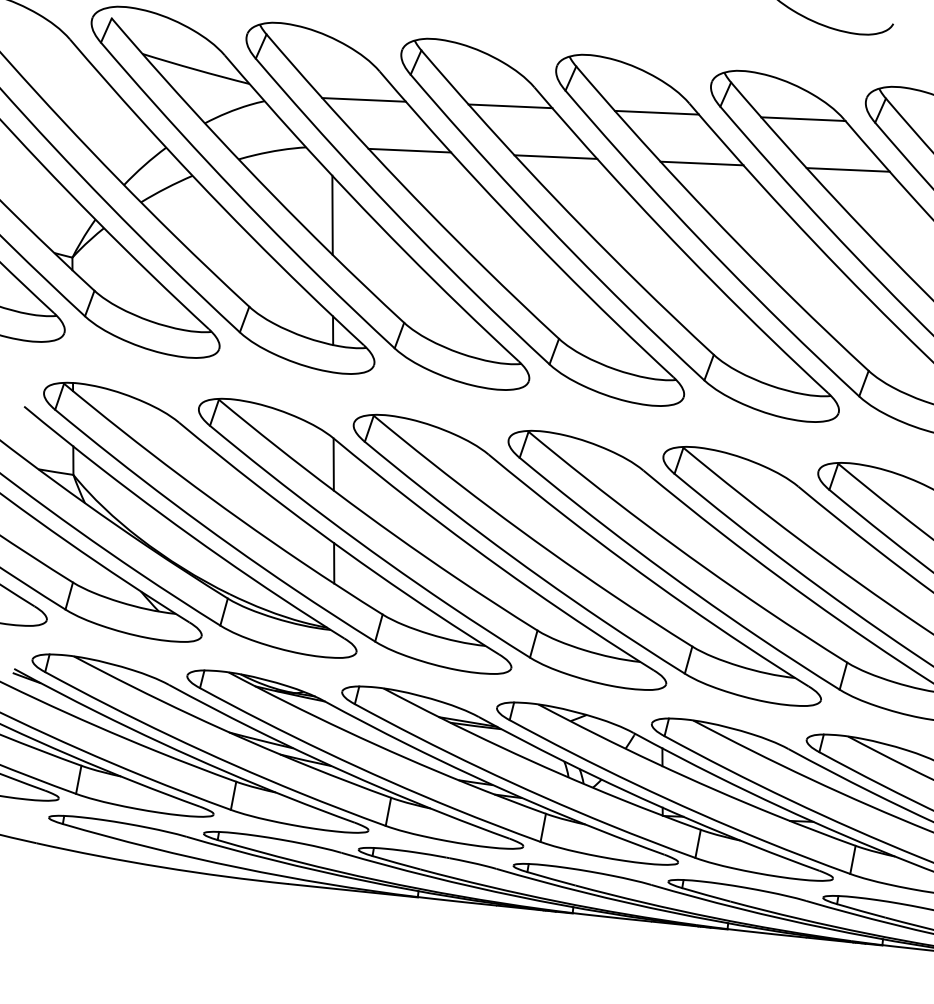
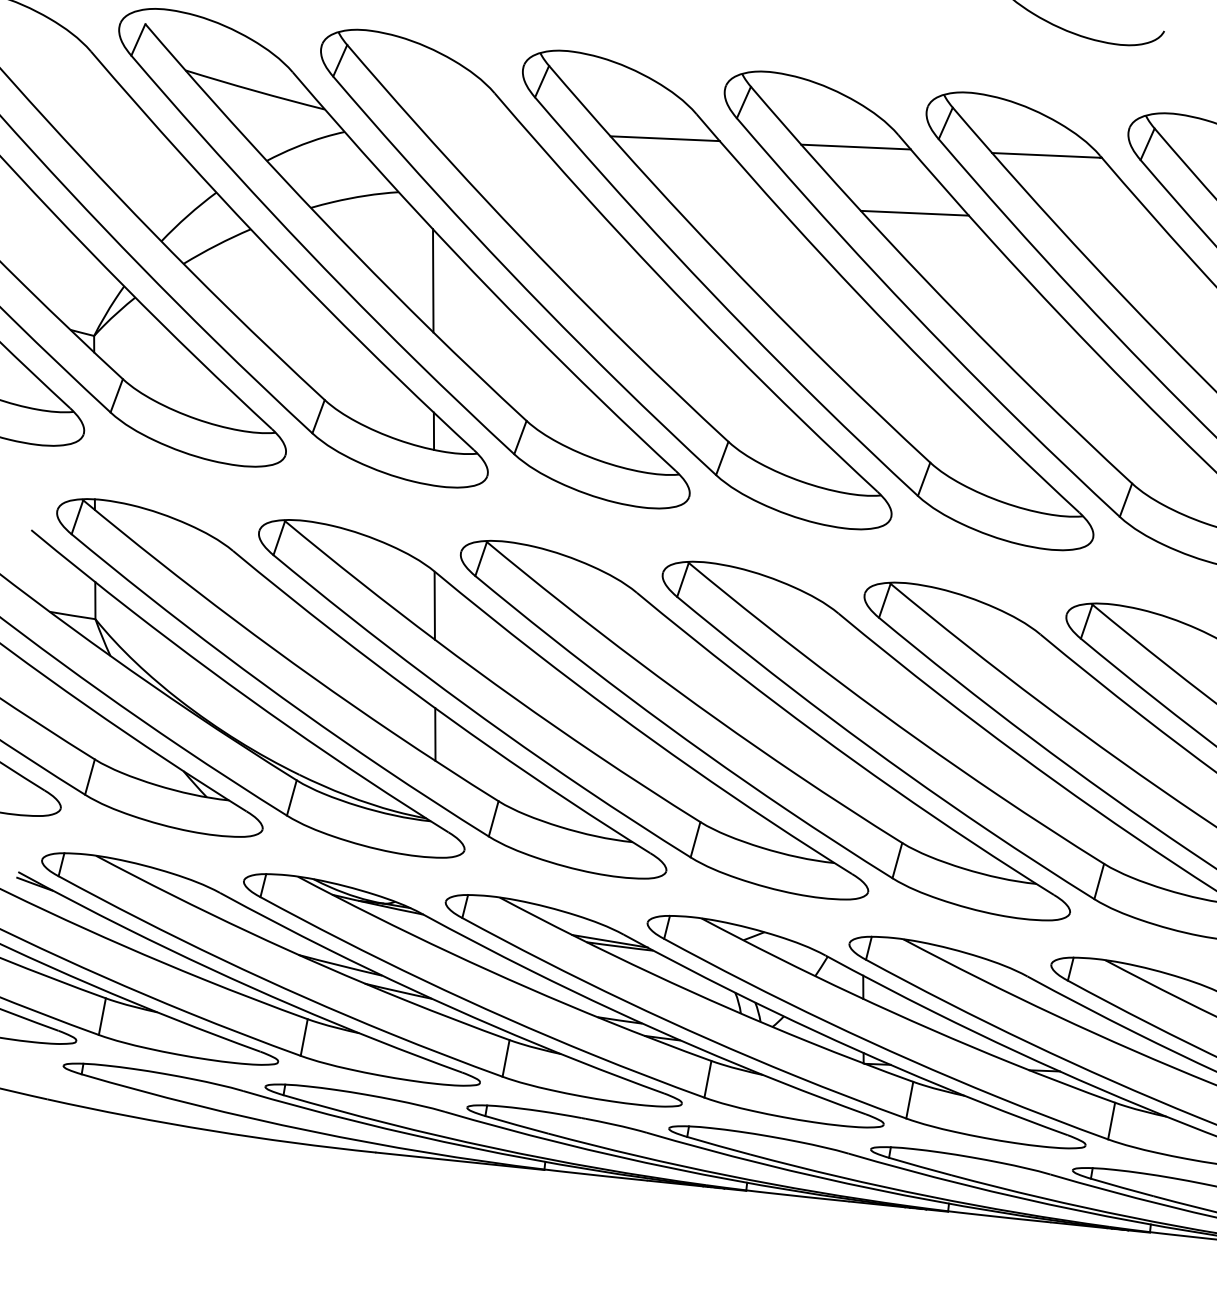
line: (363, 99) -> (473, 129), removed
line: (409, 150) -> (533, 196), removed
line: (555, 156) -> (724, 204), removed
line: (848, 169) -> (1105, 221), removed

